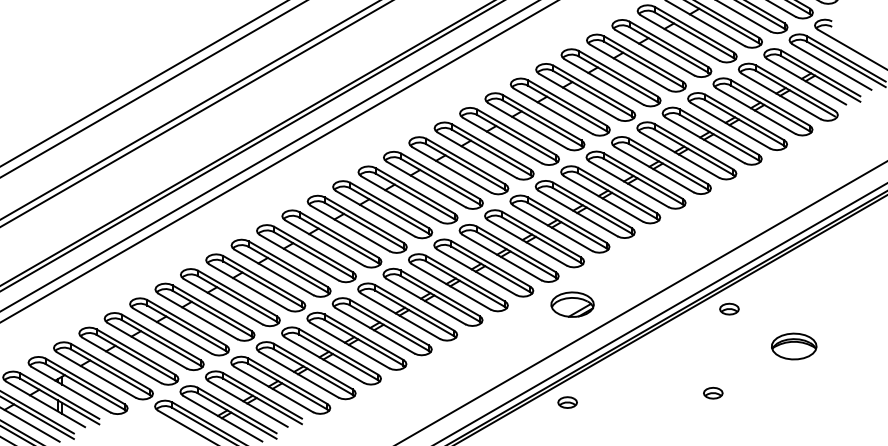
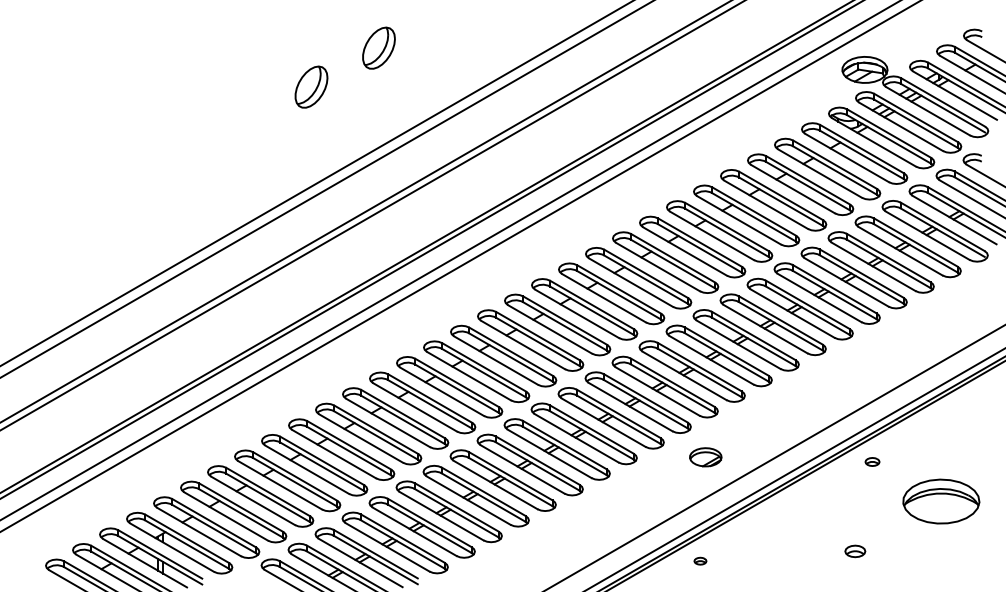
part: (572, 304) -> (705, 457), size x0.7
part: (729, 308) -> (872, 461), size x0.7
part: (794, 346) -> (941, 501), size x1.6
part: (567, 401) -> (700, 560), size x0.6

